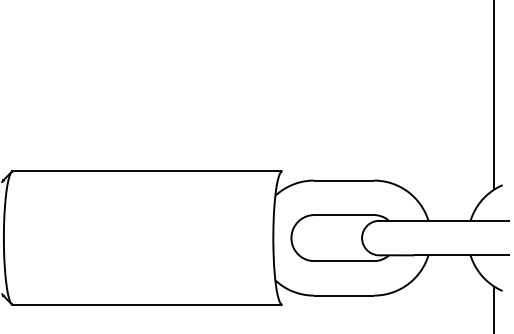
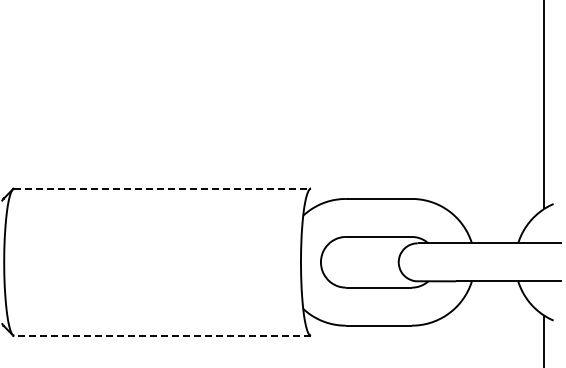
line: (148, 171) -> (163, 188), solid -> dashed
line: (147, 304) -> (162, 335), solid -> dashed

